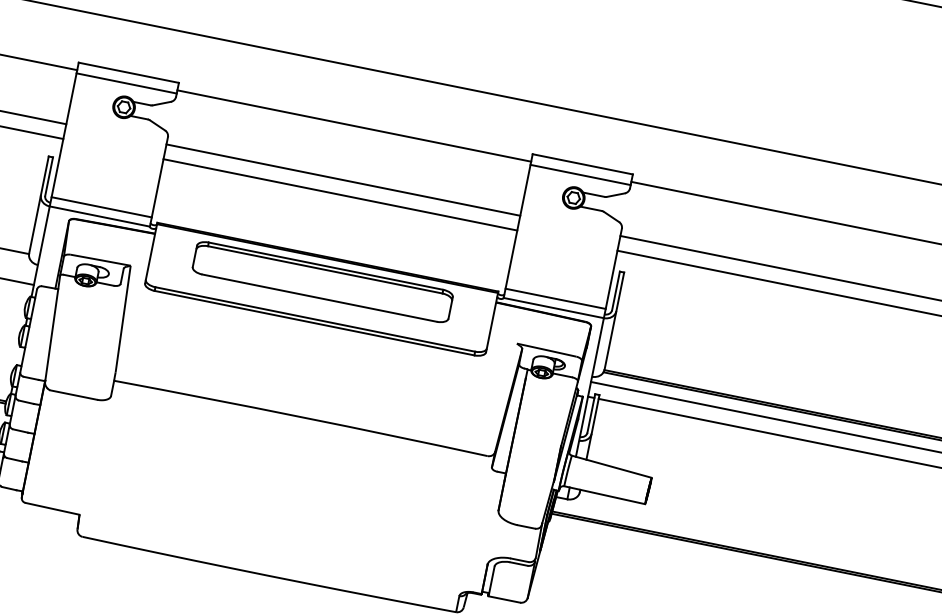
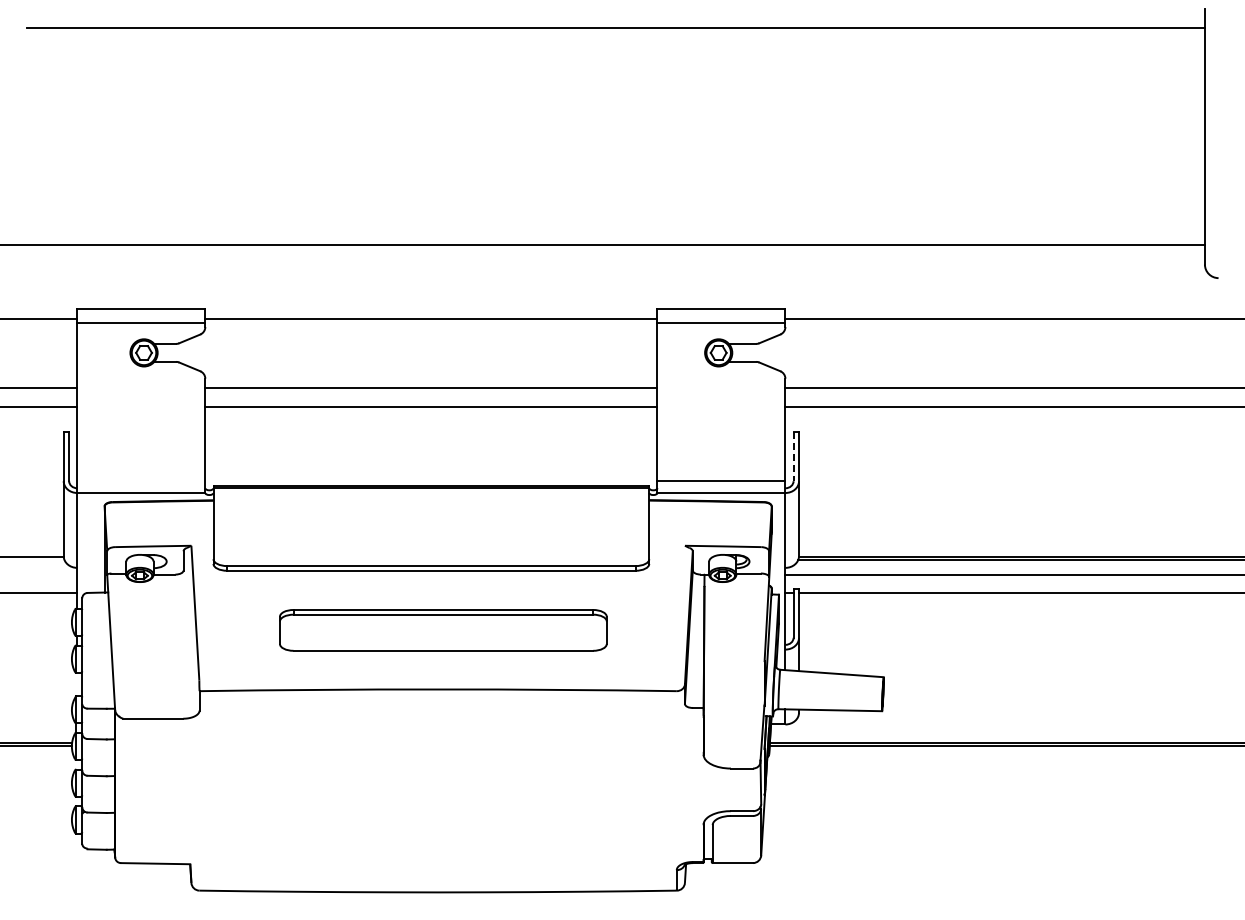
line: (101, 207) -> (141, 481), removed
part: (322, 282) -> (443, 630), moved
line: (615, 290) -> (793, 456), solid -> dashed

